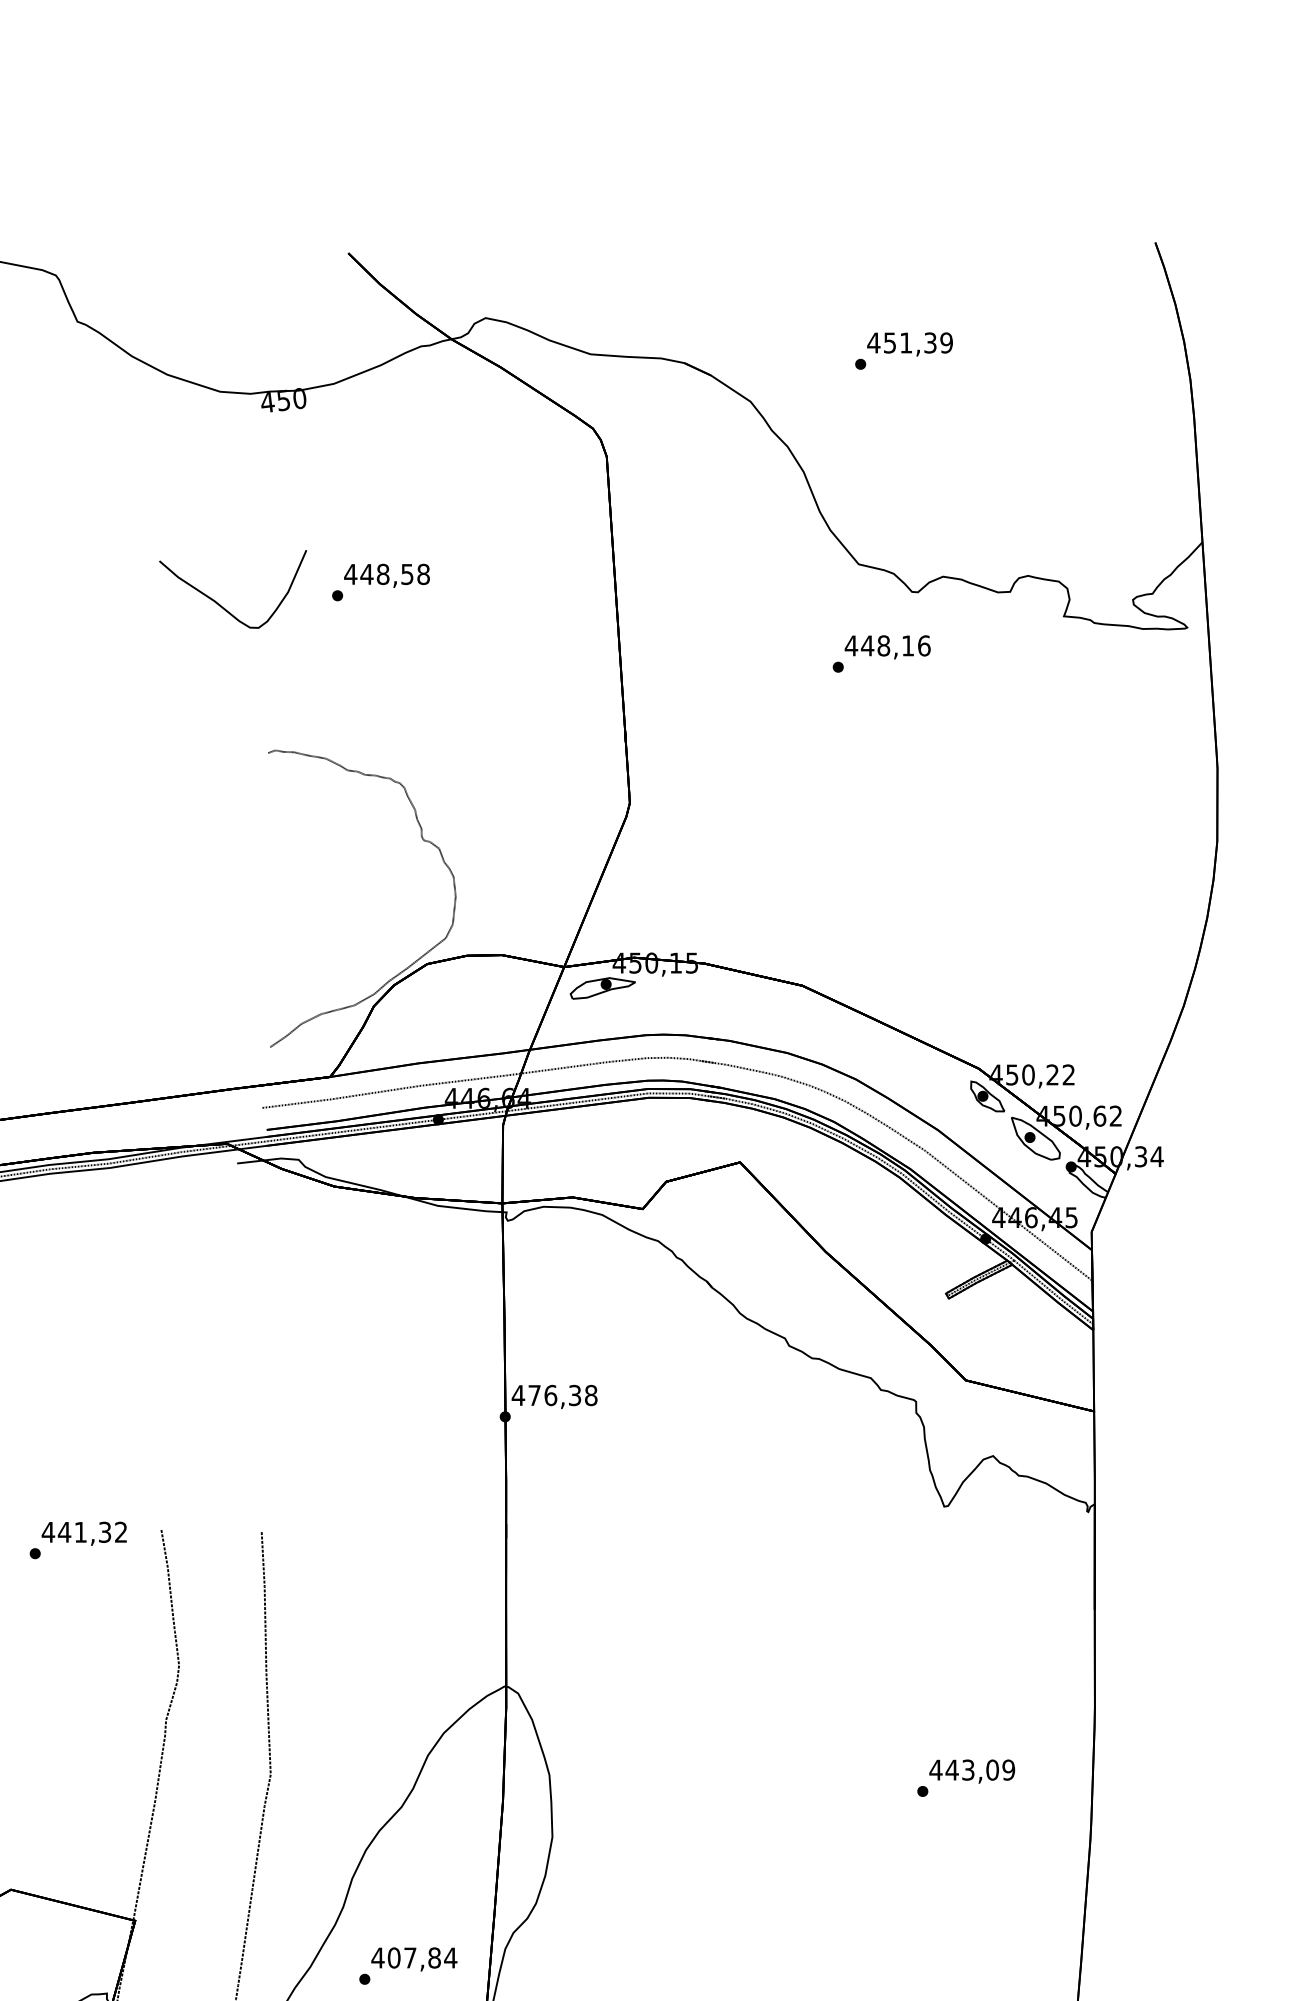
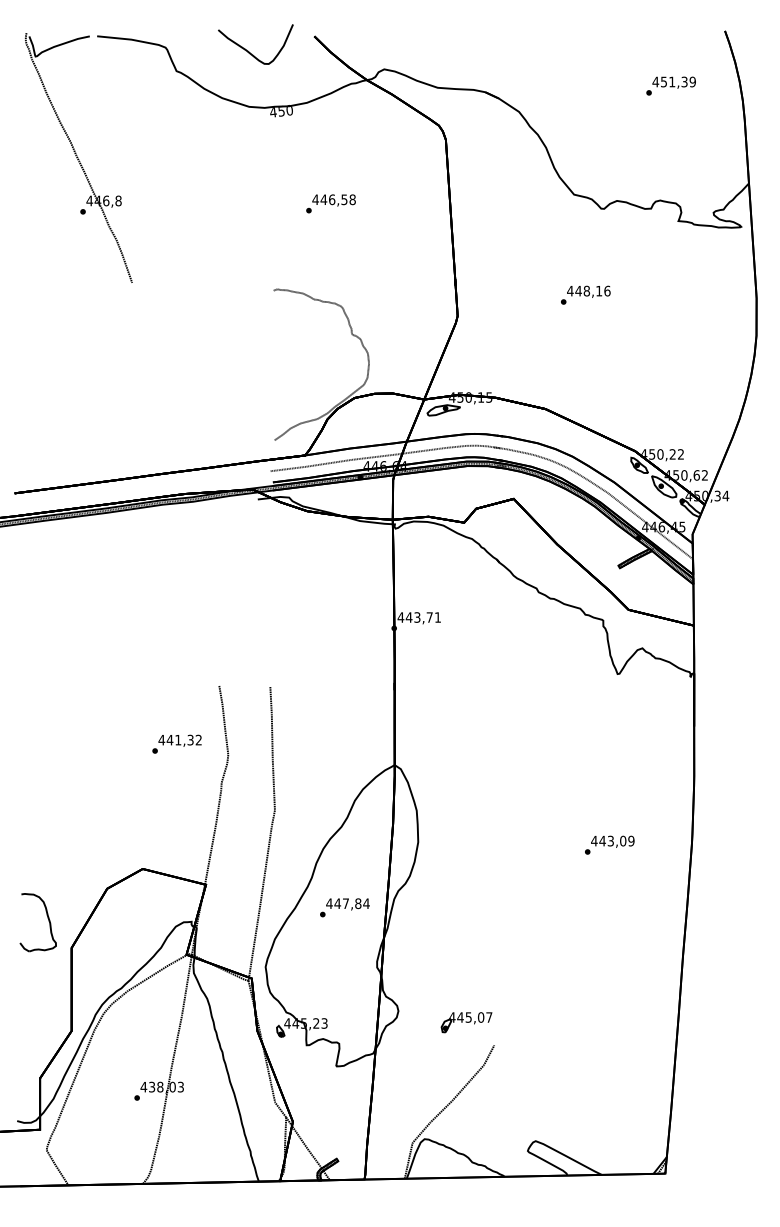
text: (902, 349) -> (670, 85), moved
text: (383, 573) -> (332, 199), 448,58 -> 446,58
curve: (218, 601) -> (248, 50), moved
text: (881, 652) -> (585, 294), moved
text: (562, 1395) -> (423, 617), 476,38 -> 443,71
text: (77, 1538) -> (176, 743), moved
text: (965, 1776) -> (609, 844), moved
text: (393, 1957) -> (337, 903), 407,84 -> 447,84

